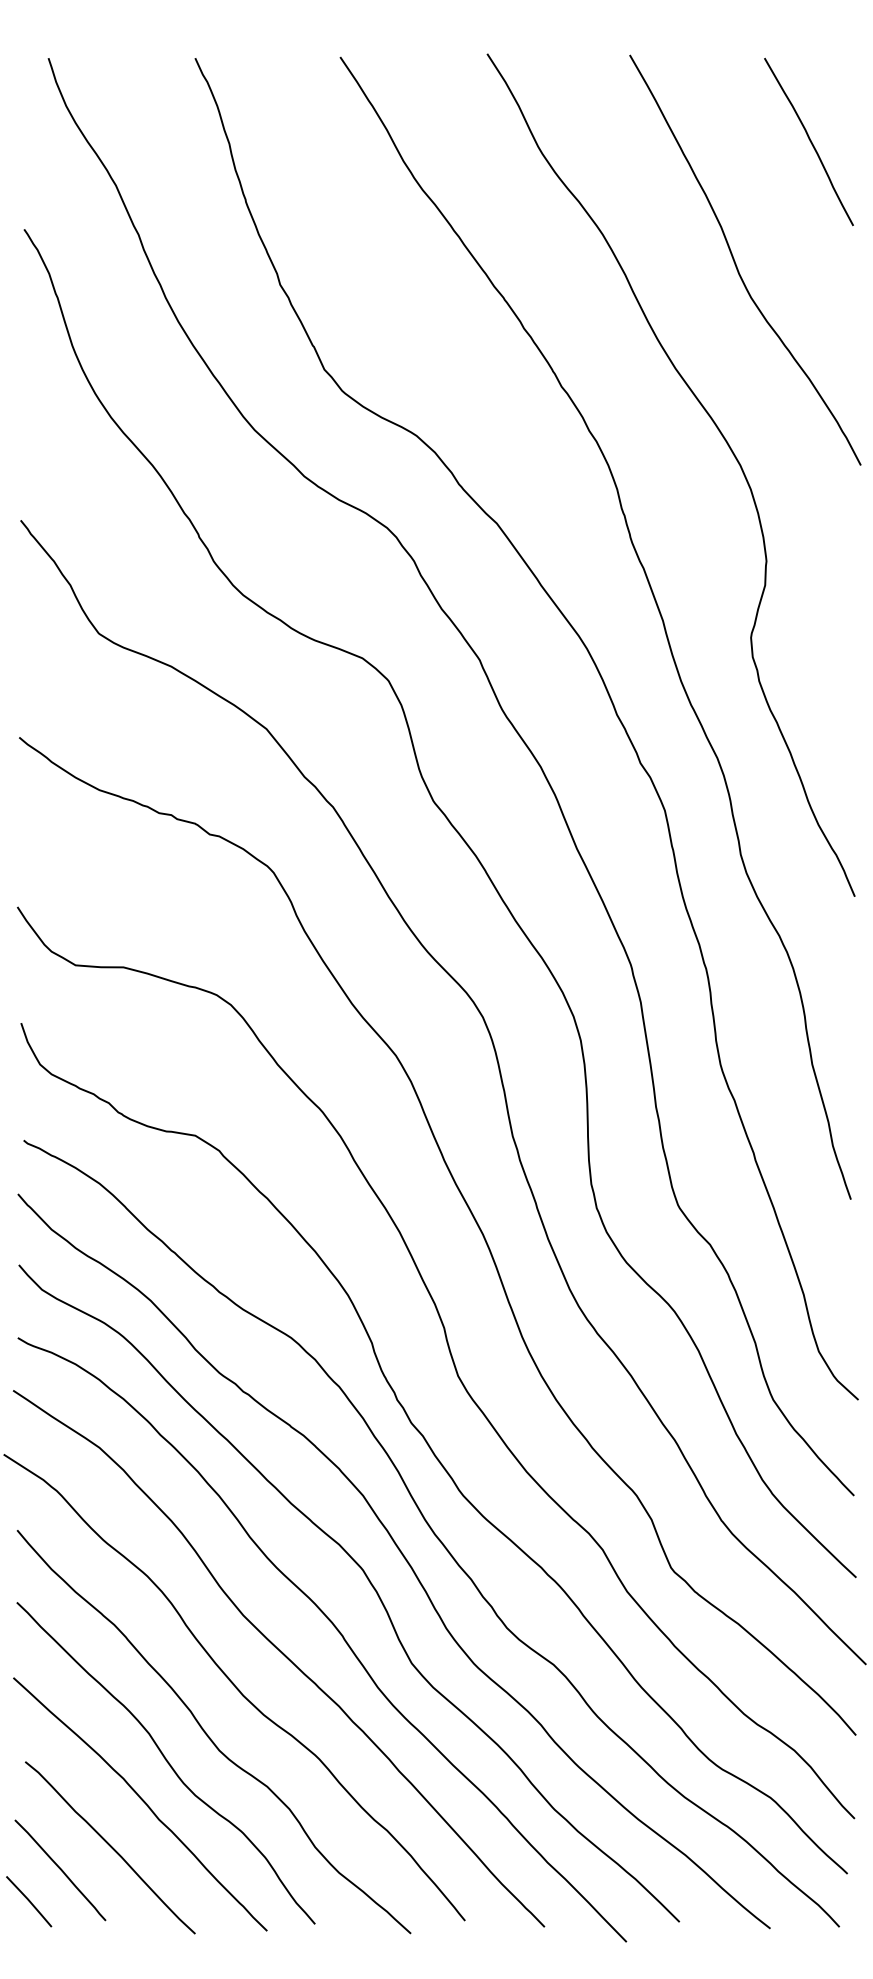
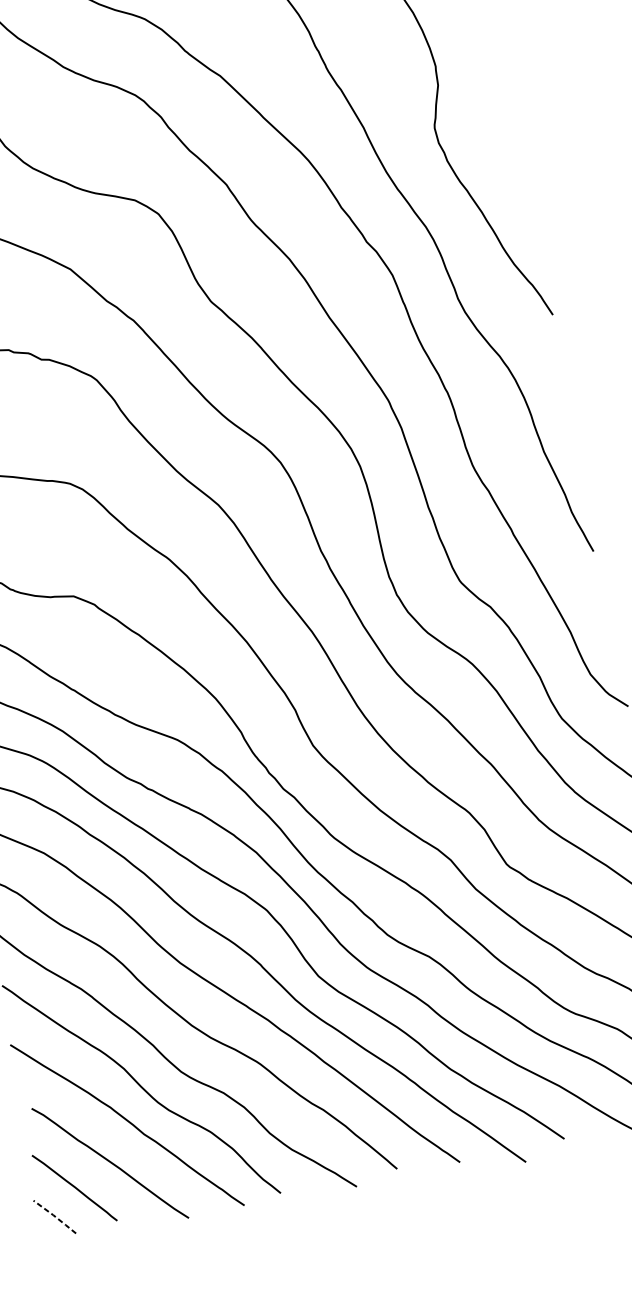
line: (29, 1901) -> (55, 1216), solid -> dashed

